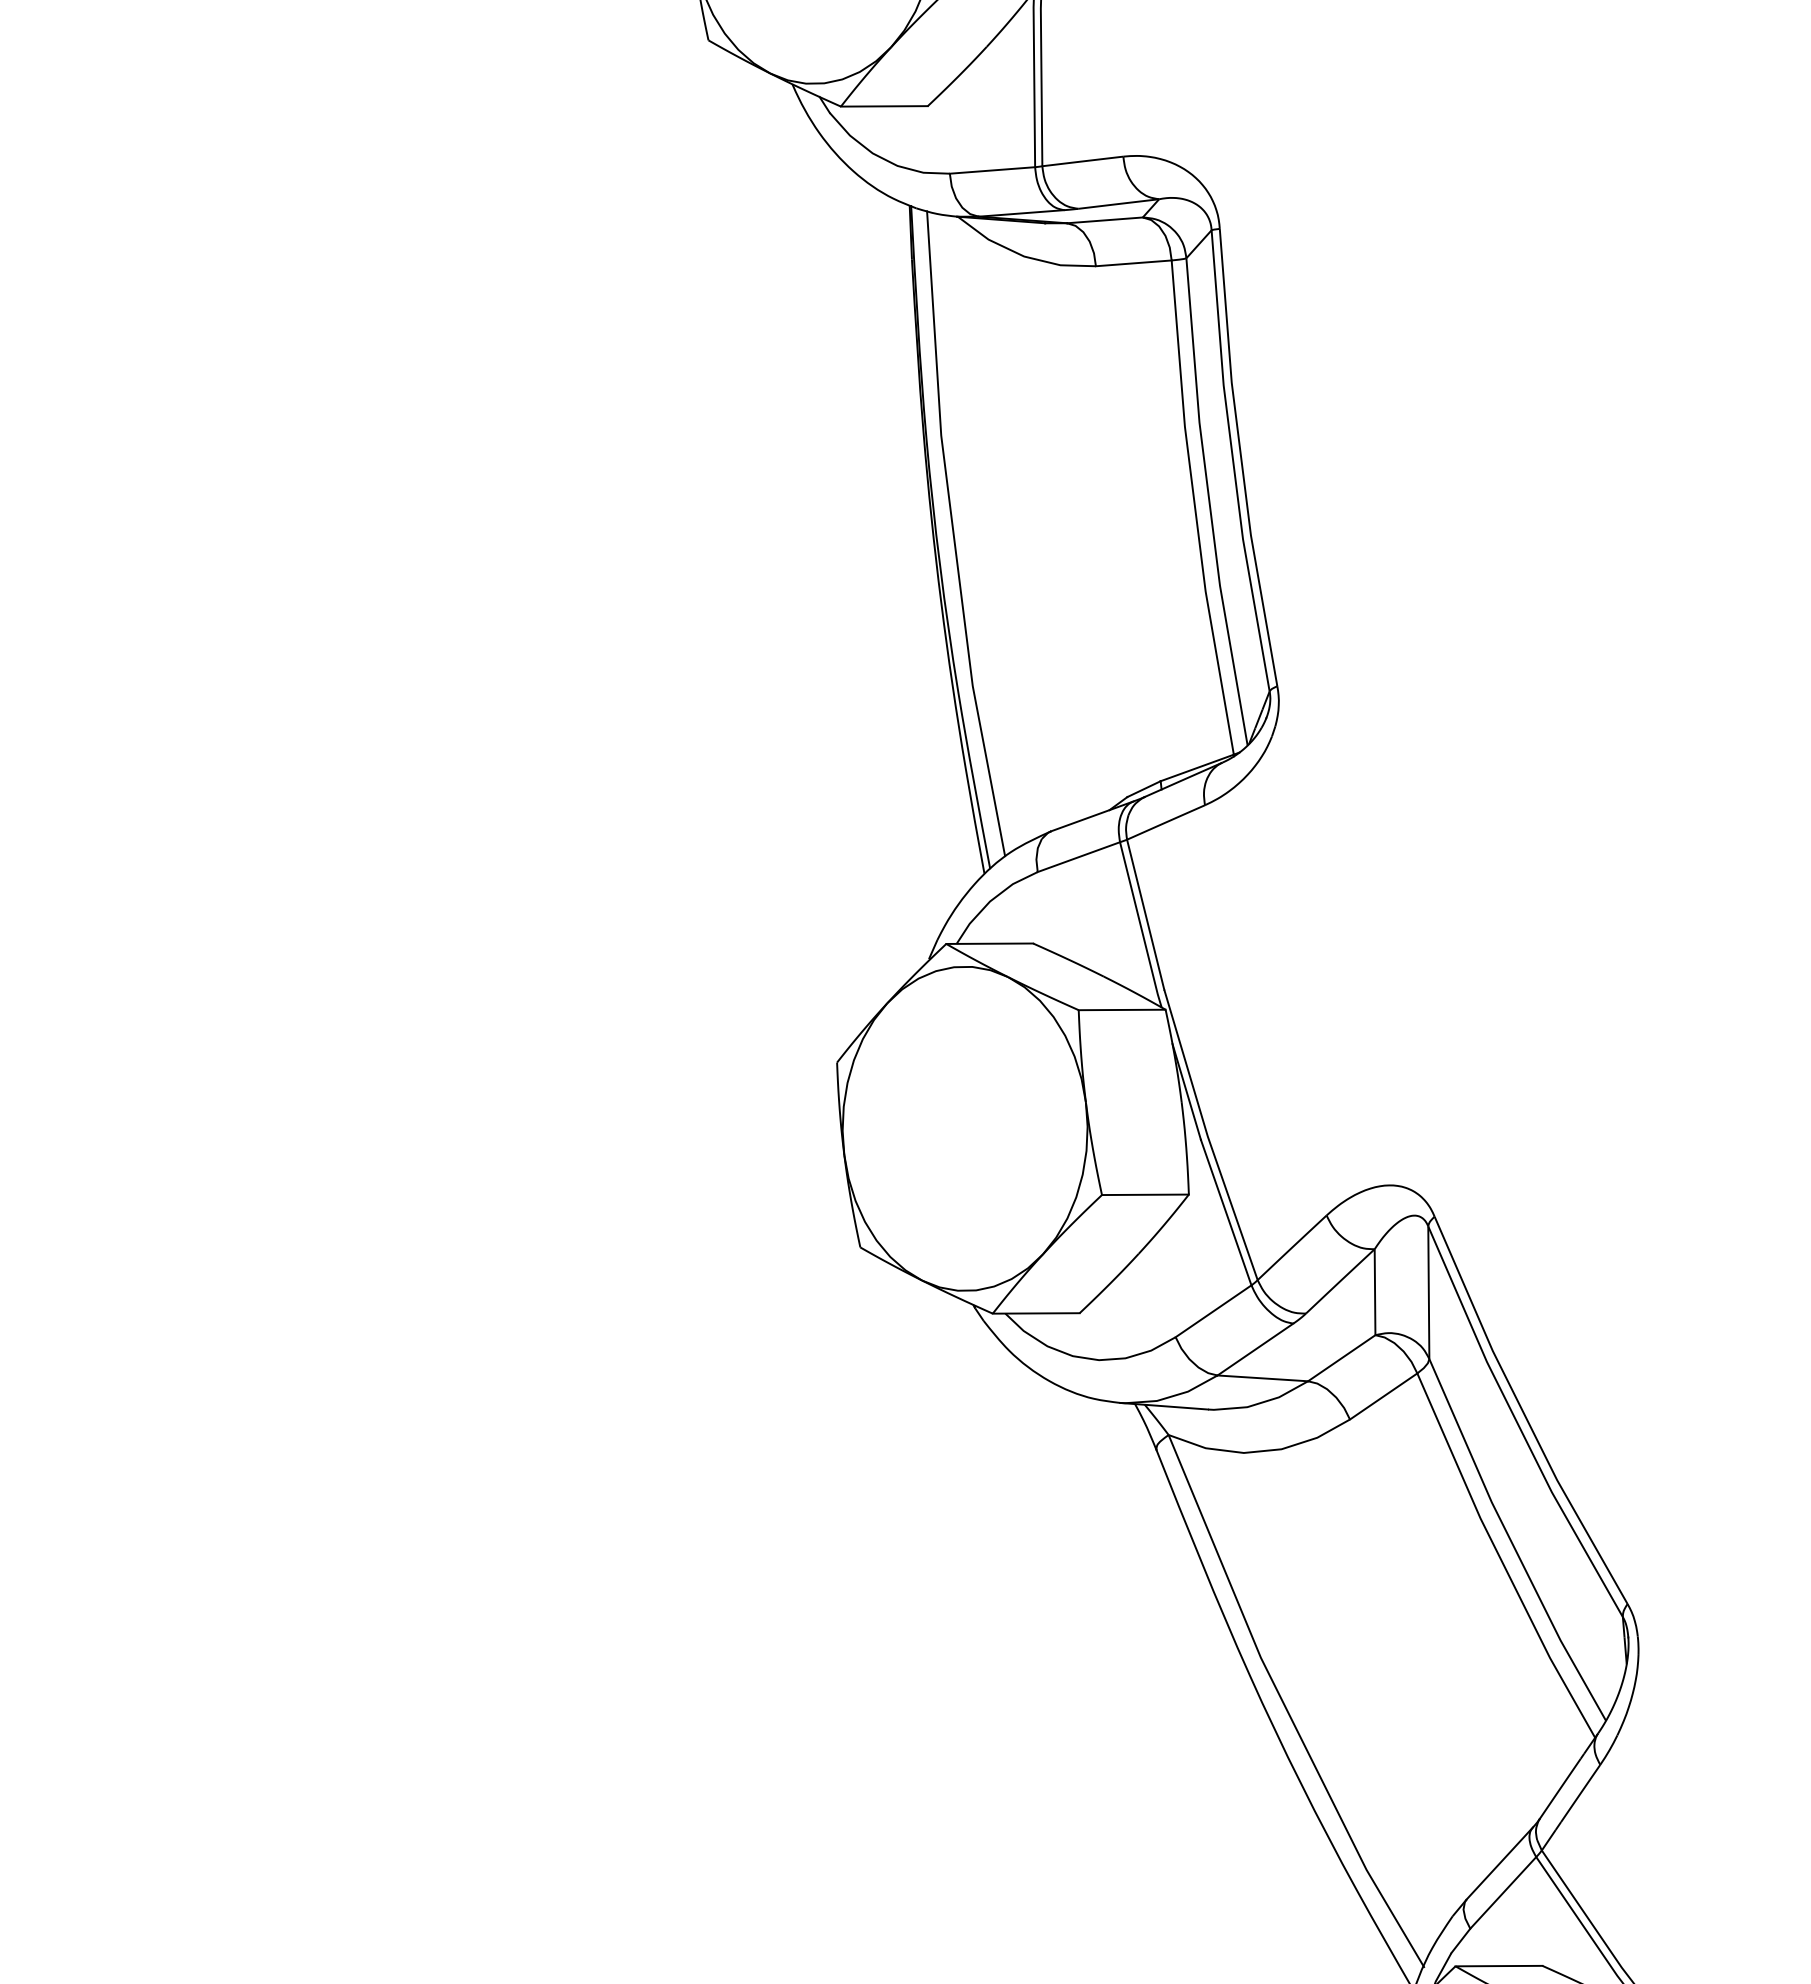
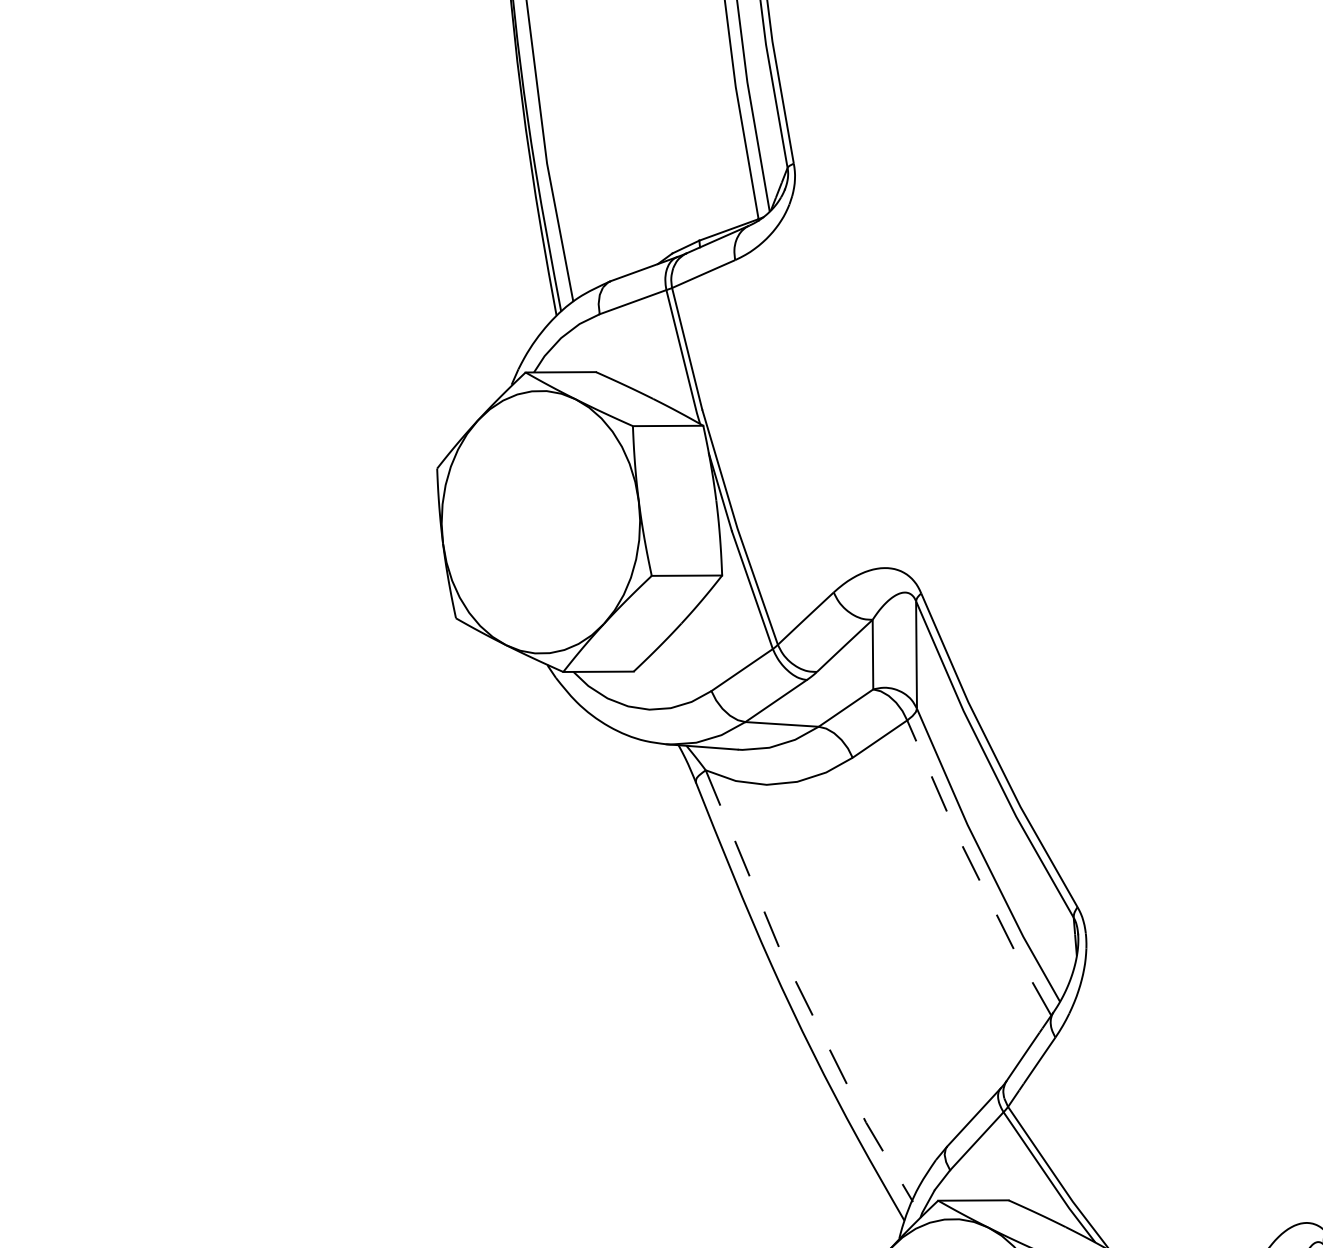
line: (1500, 1558) -> (974, 870), solid -> dashed
line: (1285, 1707) -> (800, 991), solid -> dashed

